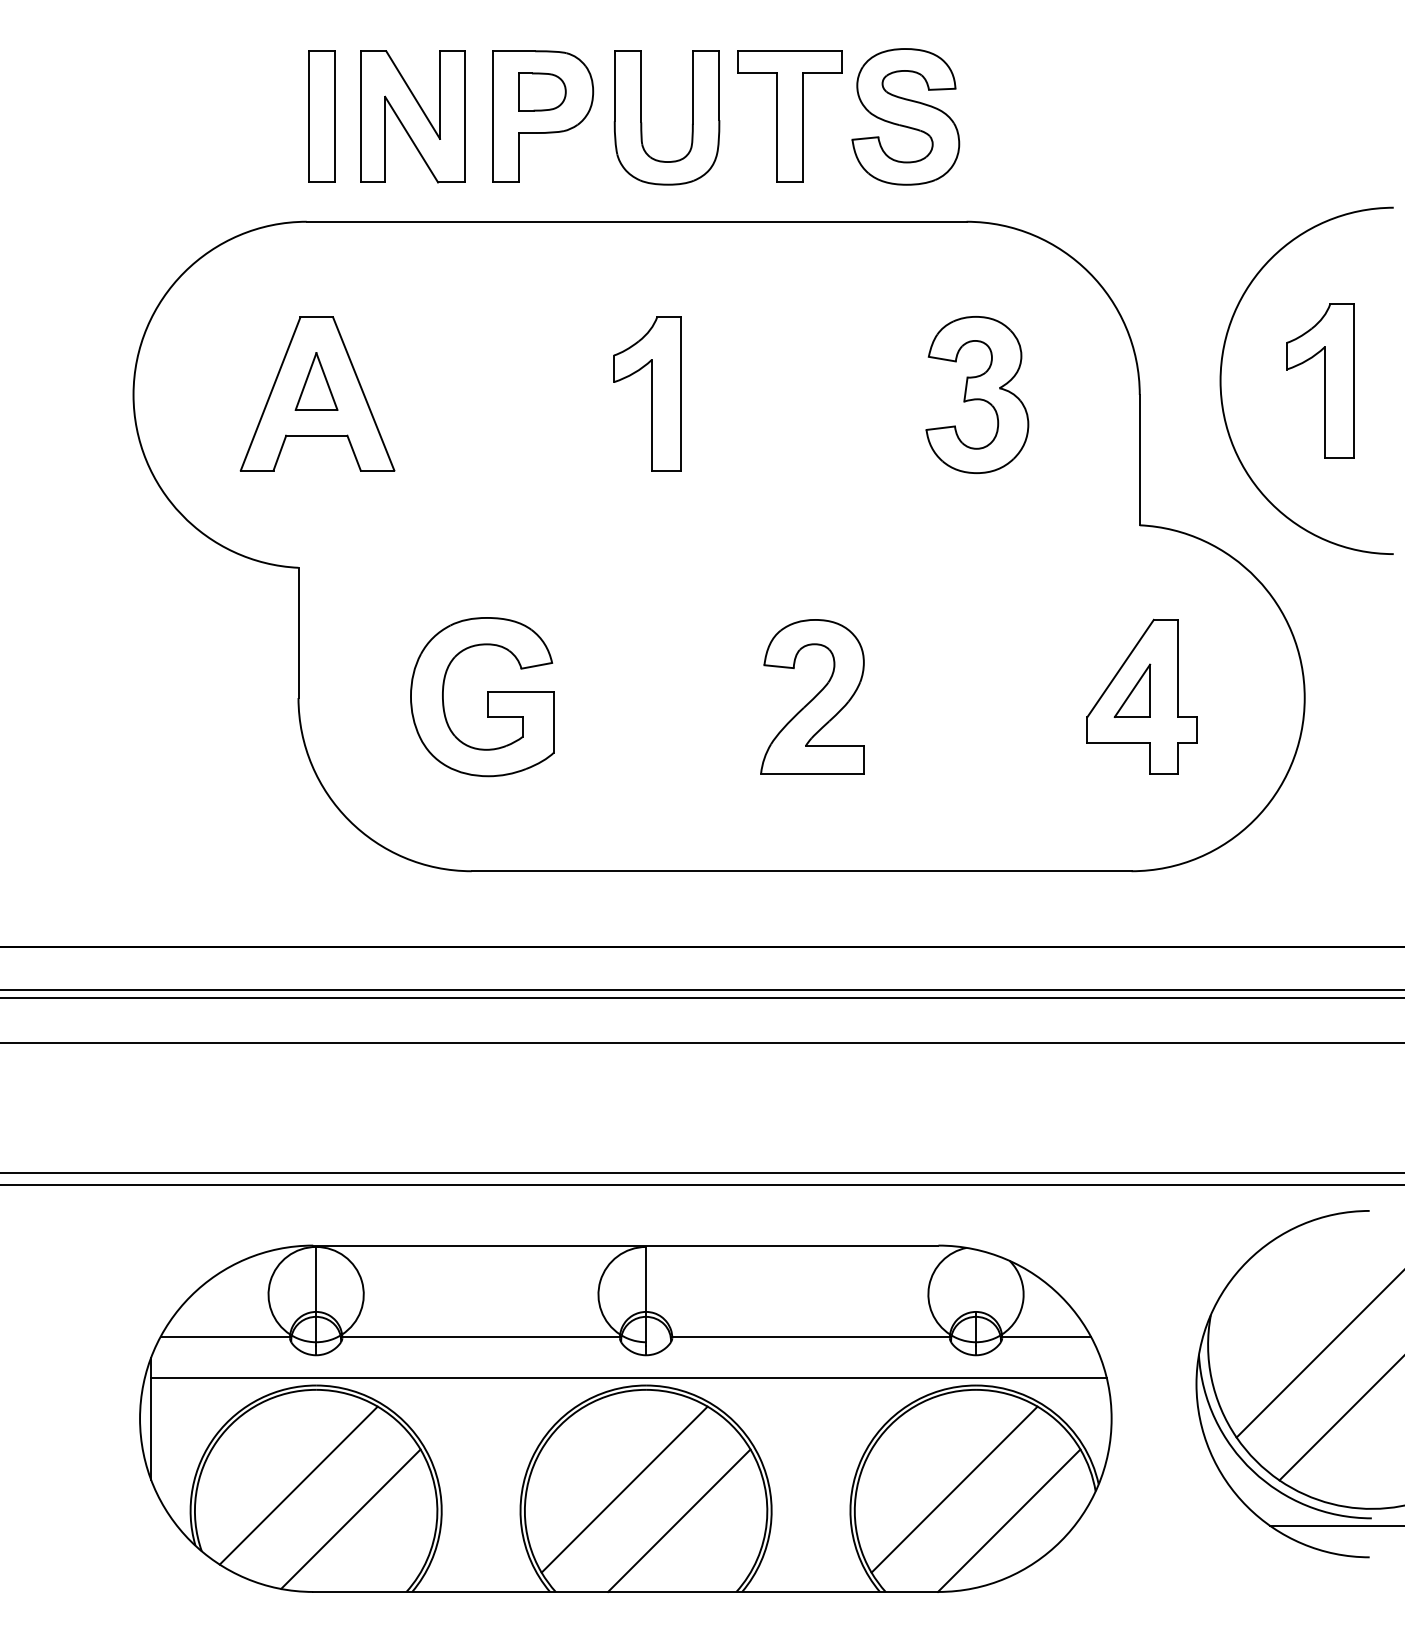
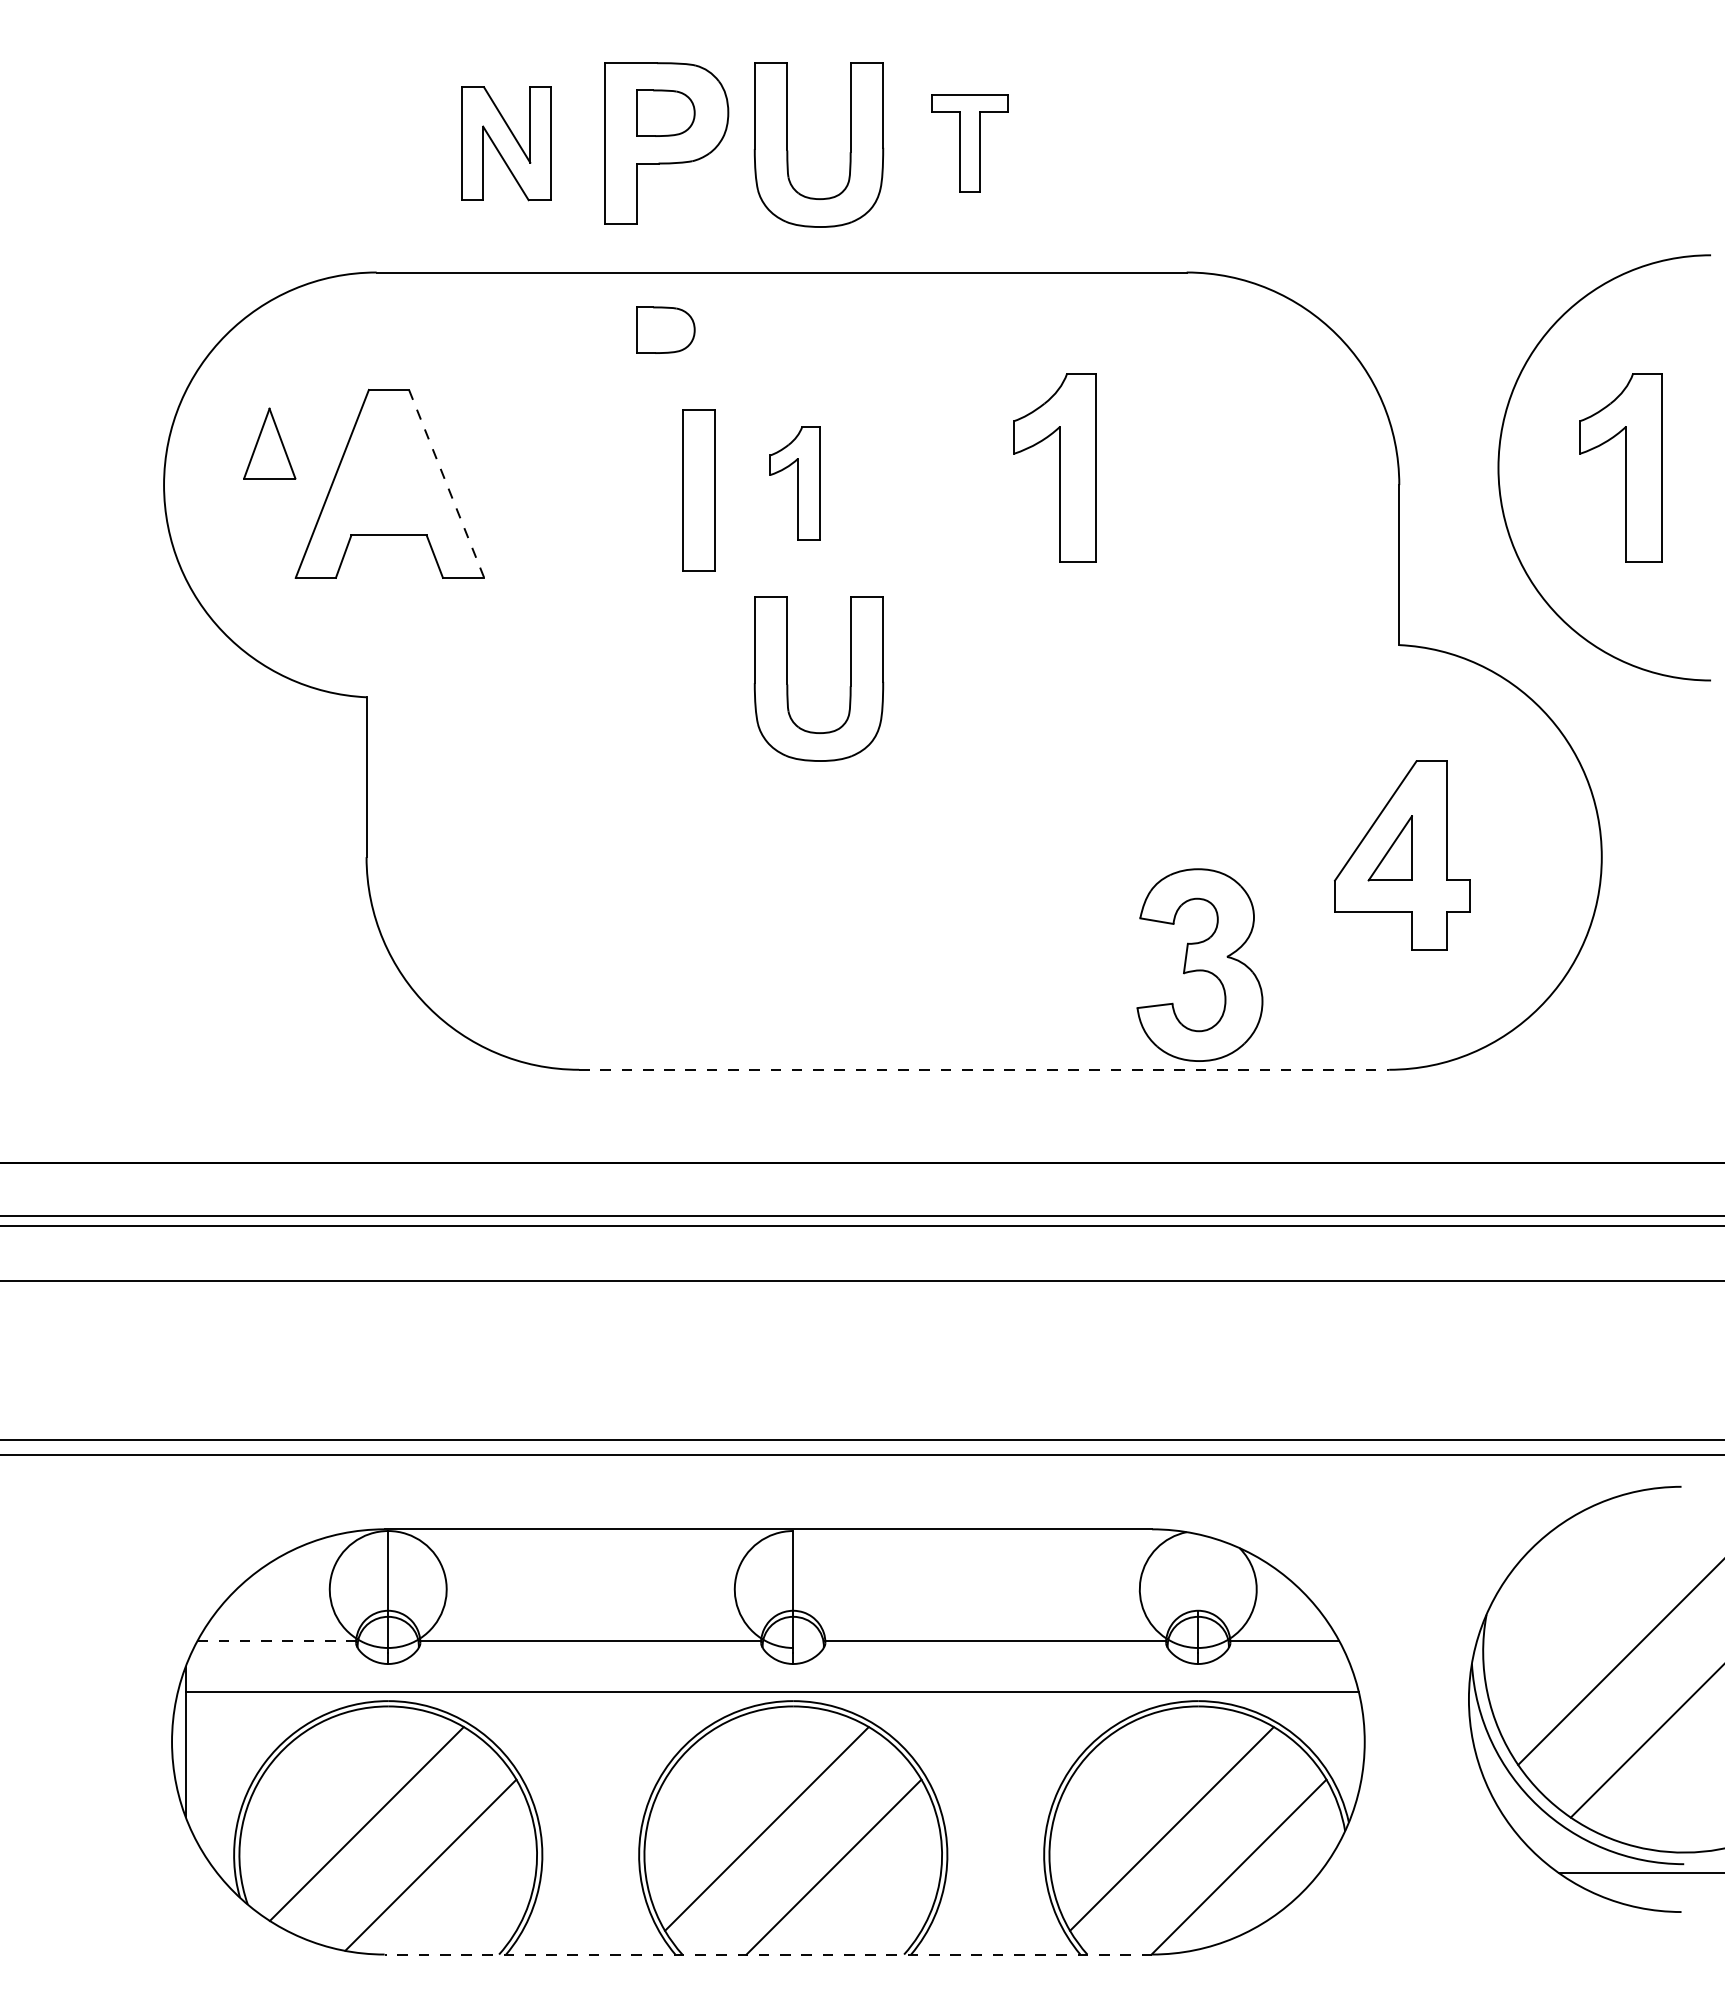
part: (321, 116) -> (698, 490), moved
part: (412, 116) -> (506, 143), size x0.7
part: (789, 116) -> (969, 143), size x0.6
part: (905, 116) -> (1111, 143), removed
part: (542, 268) -> (665, 329), added
part: (858, 380) -> (1054, 467), added
part: (316, 381) -> (269, 443), moved
part: (647, 393) -> (794, 483), size x0.6
line: (363, 394) -> (446, 484), solid -> dashed
part: (977, 394) -> (1199, 964), moved
part: (642, 557) -> (788, 684), added
part: (812, 696) -> (997, 855), removed
part: (487, 697) -> (598, 856), removed
line: (801, 871) -> (984, 1069), solid -> dashed
line: (225, 1336) -> (277, 1641), solid -> dashed
line: (625, 1591) -> (768, 1954), solid -> dashed

